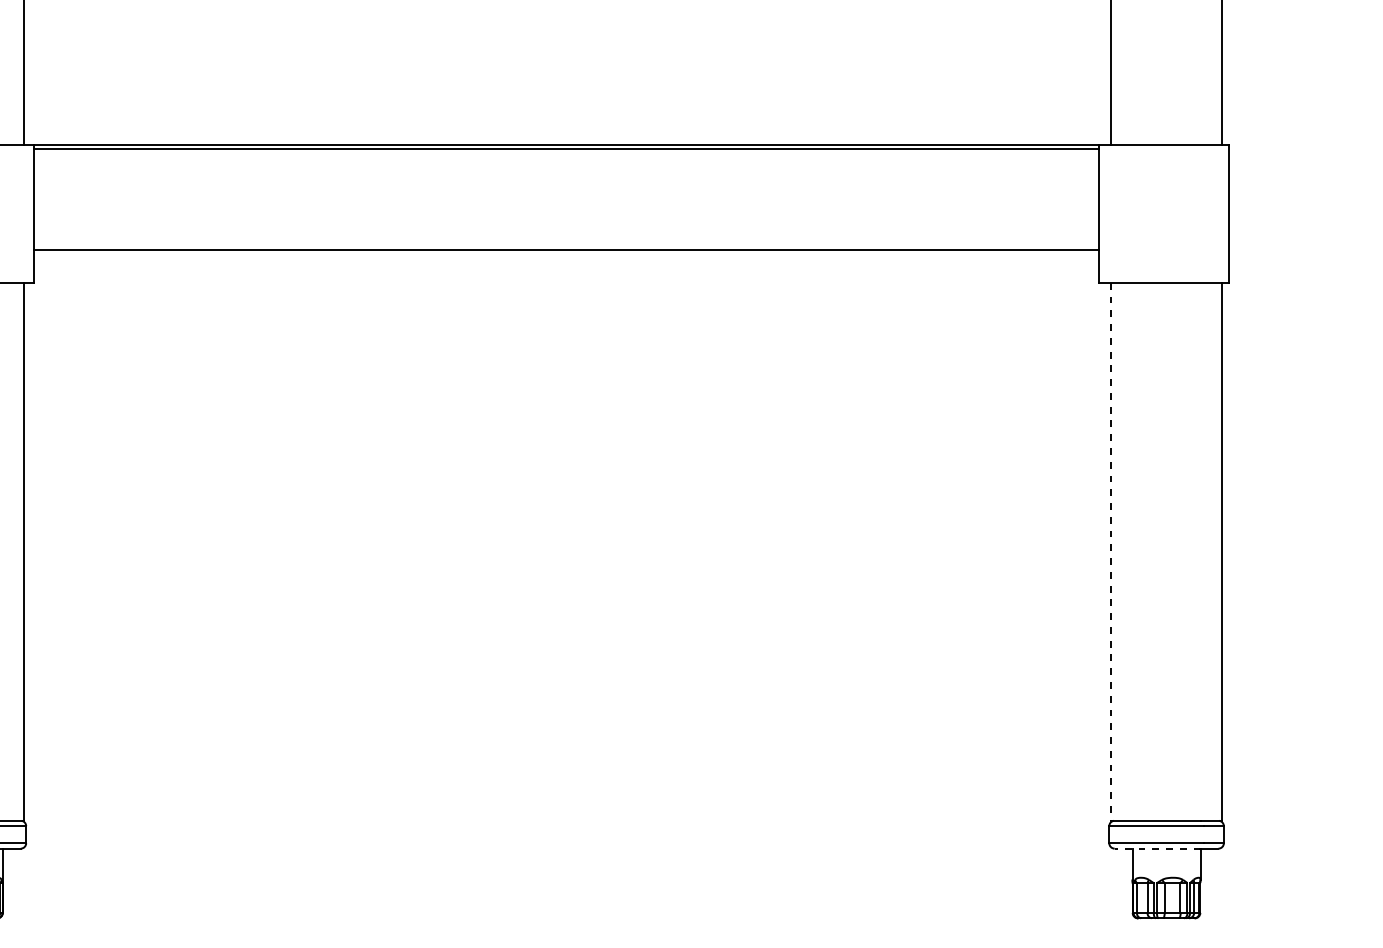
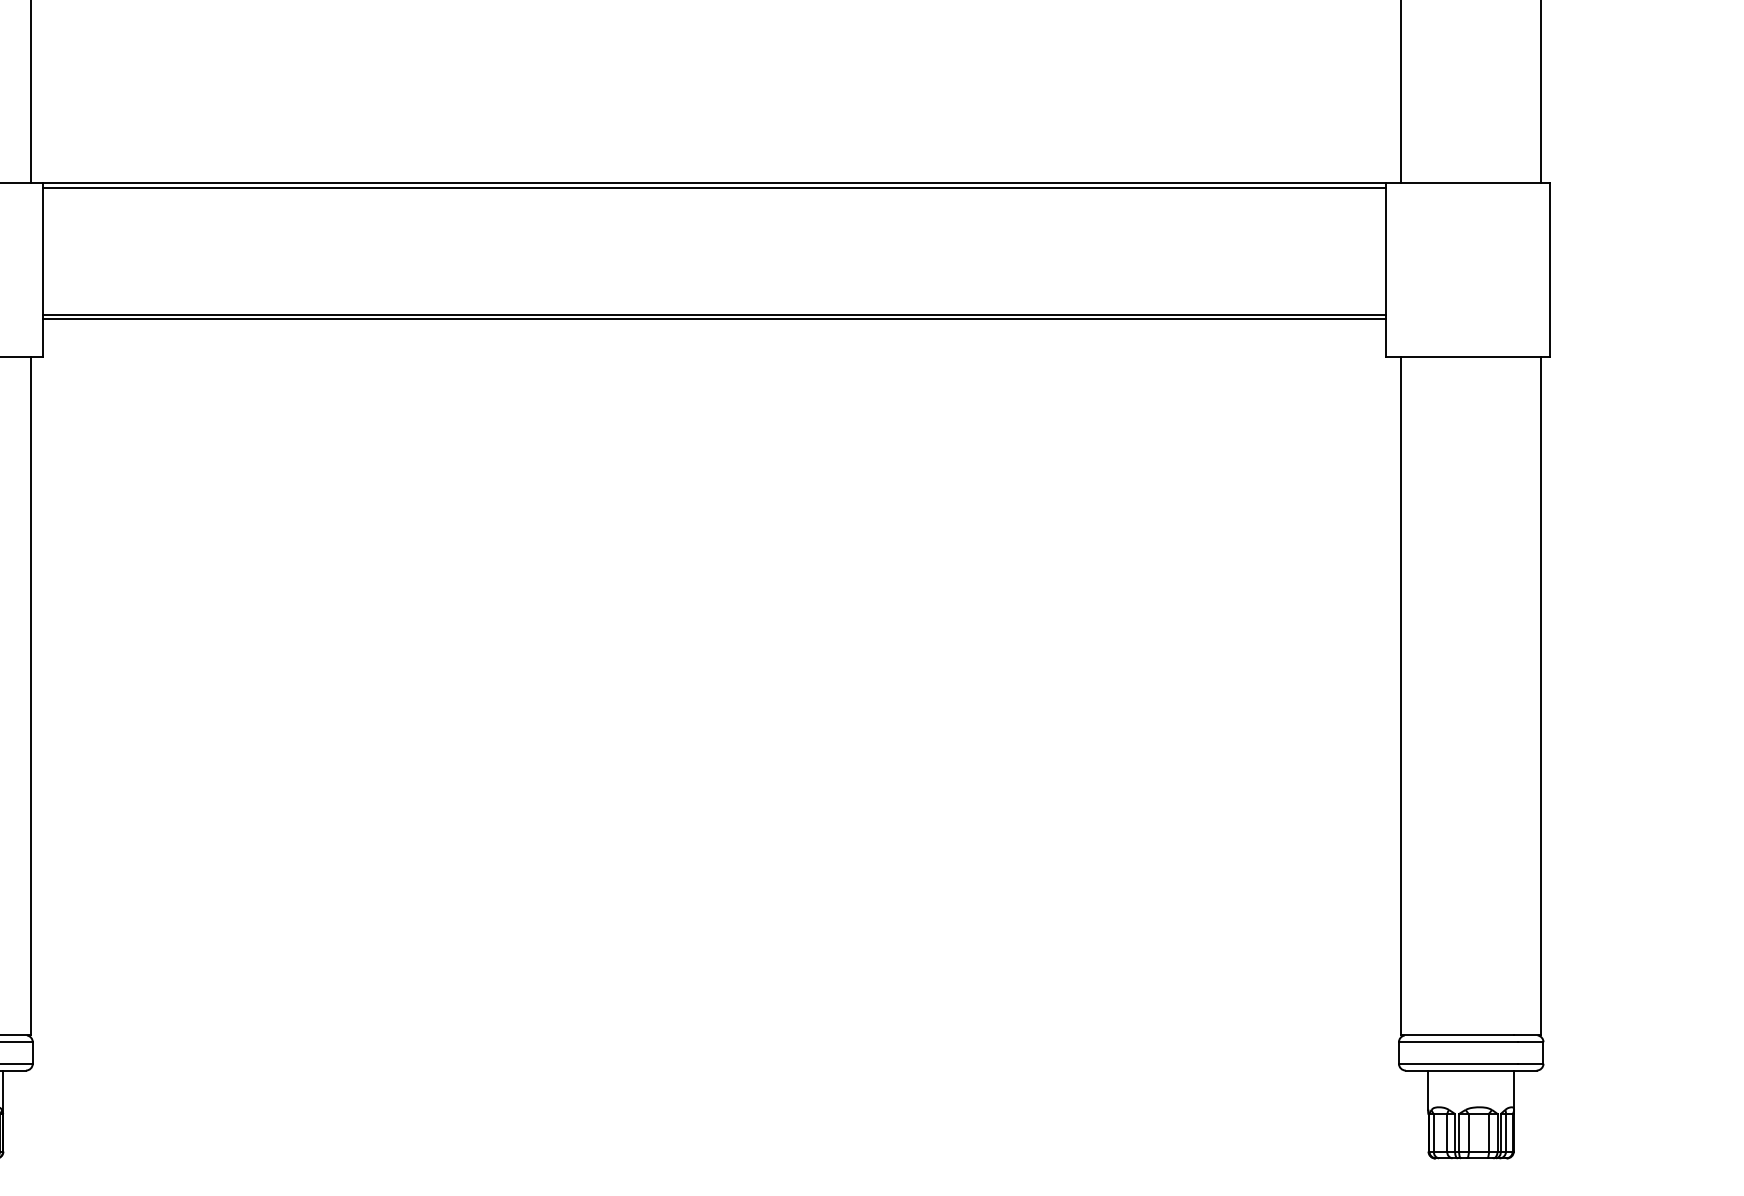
line: (565, 253) -> (713, 319), added
line: (1111, 552) -> (1401, 696), dashed -> solid
line: (1157, 848) -> (1459, 1070), dashed -> solid

